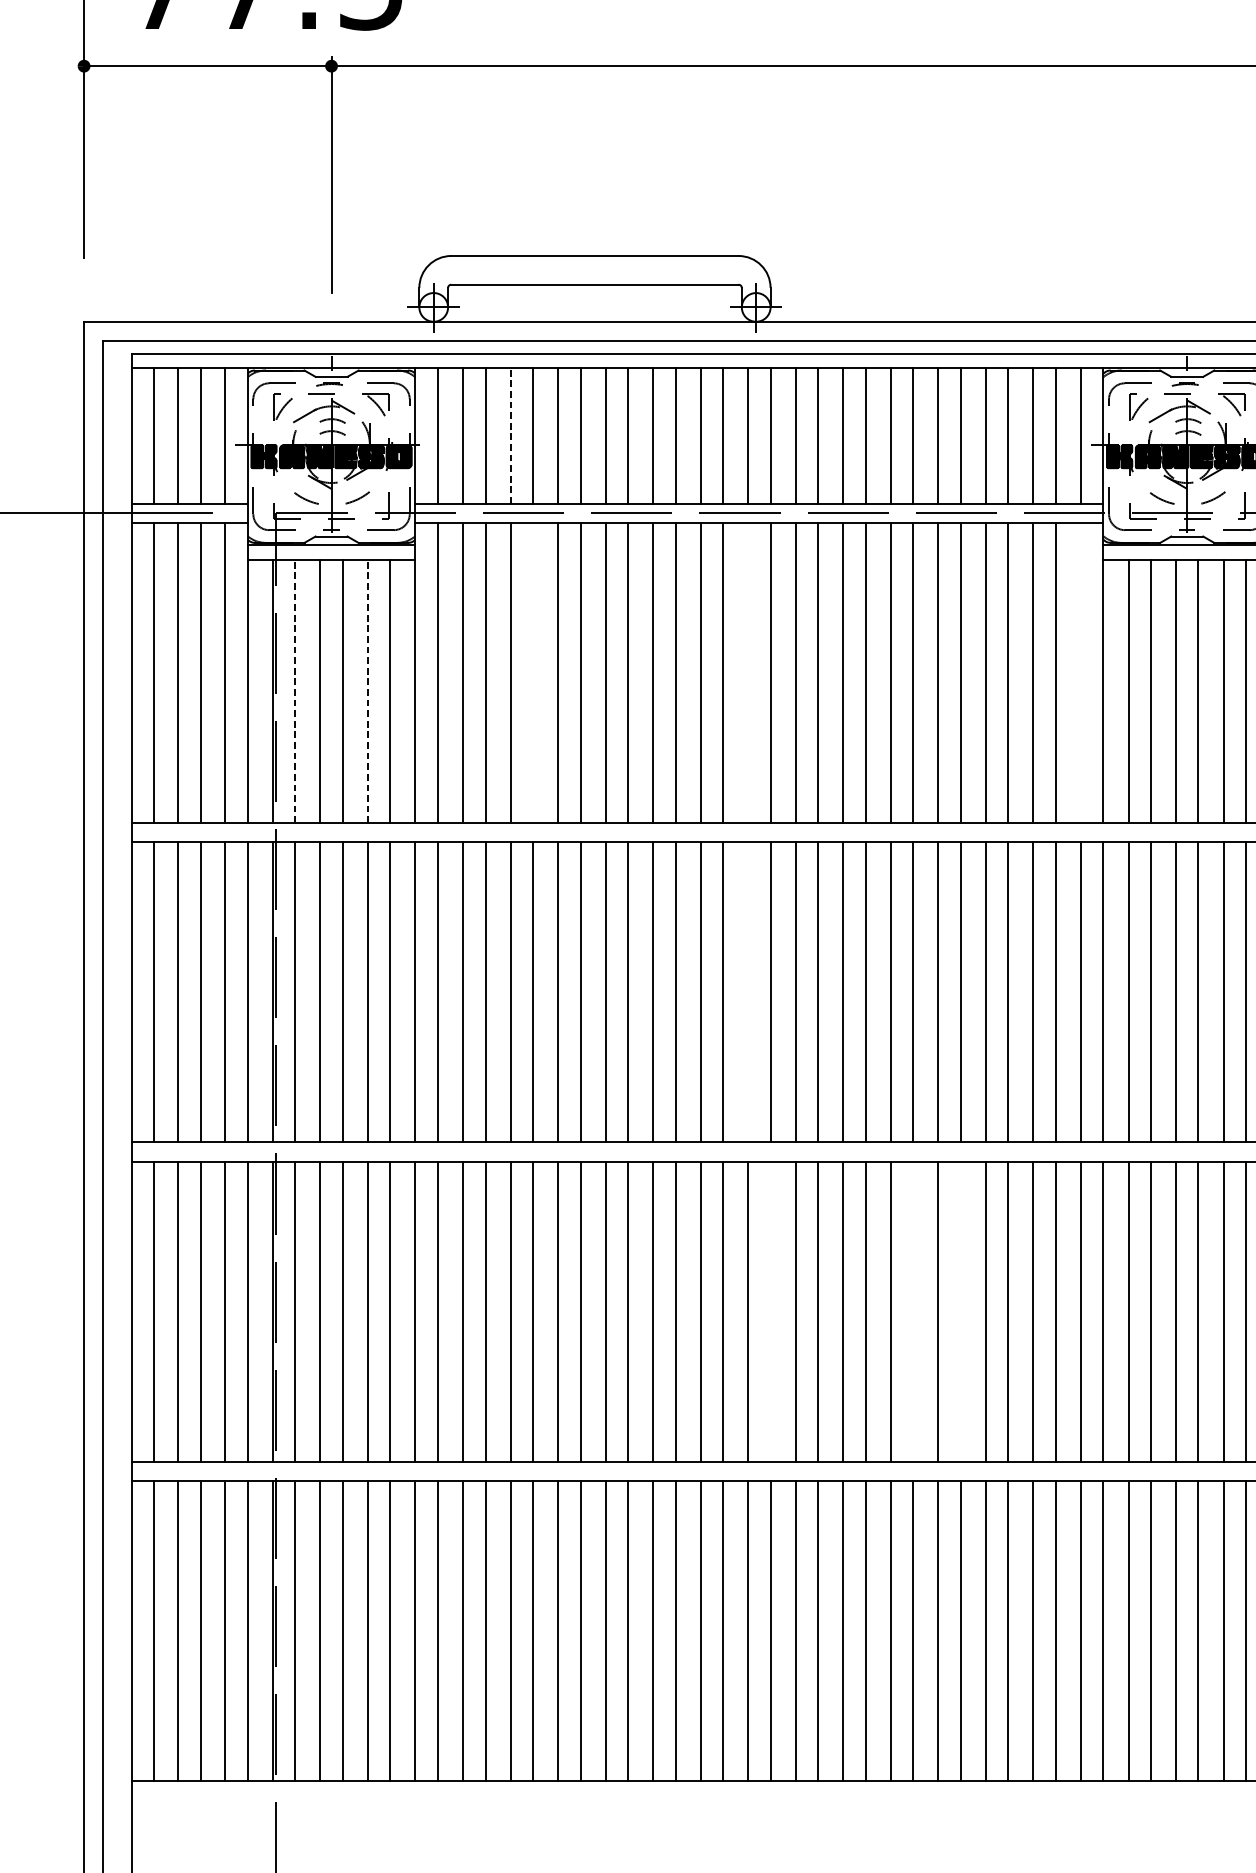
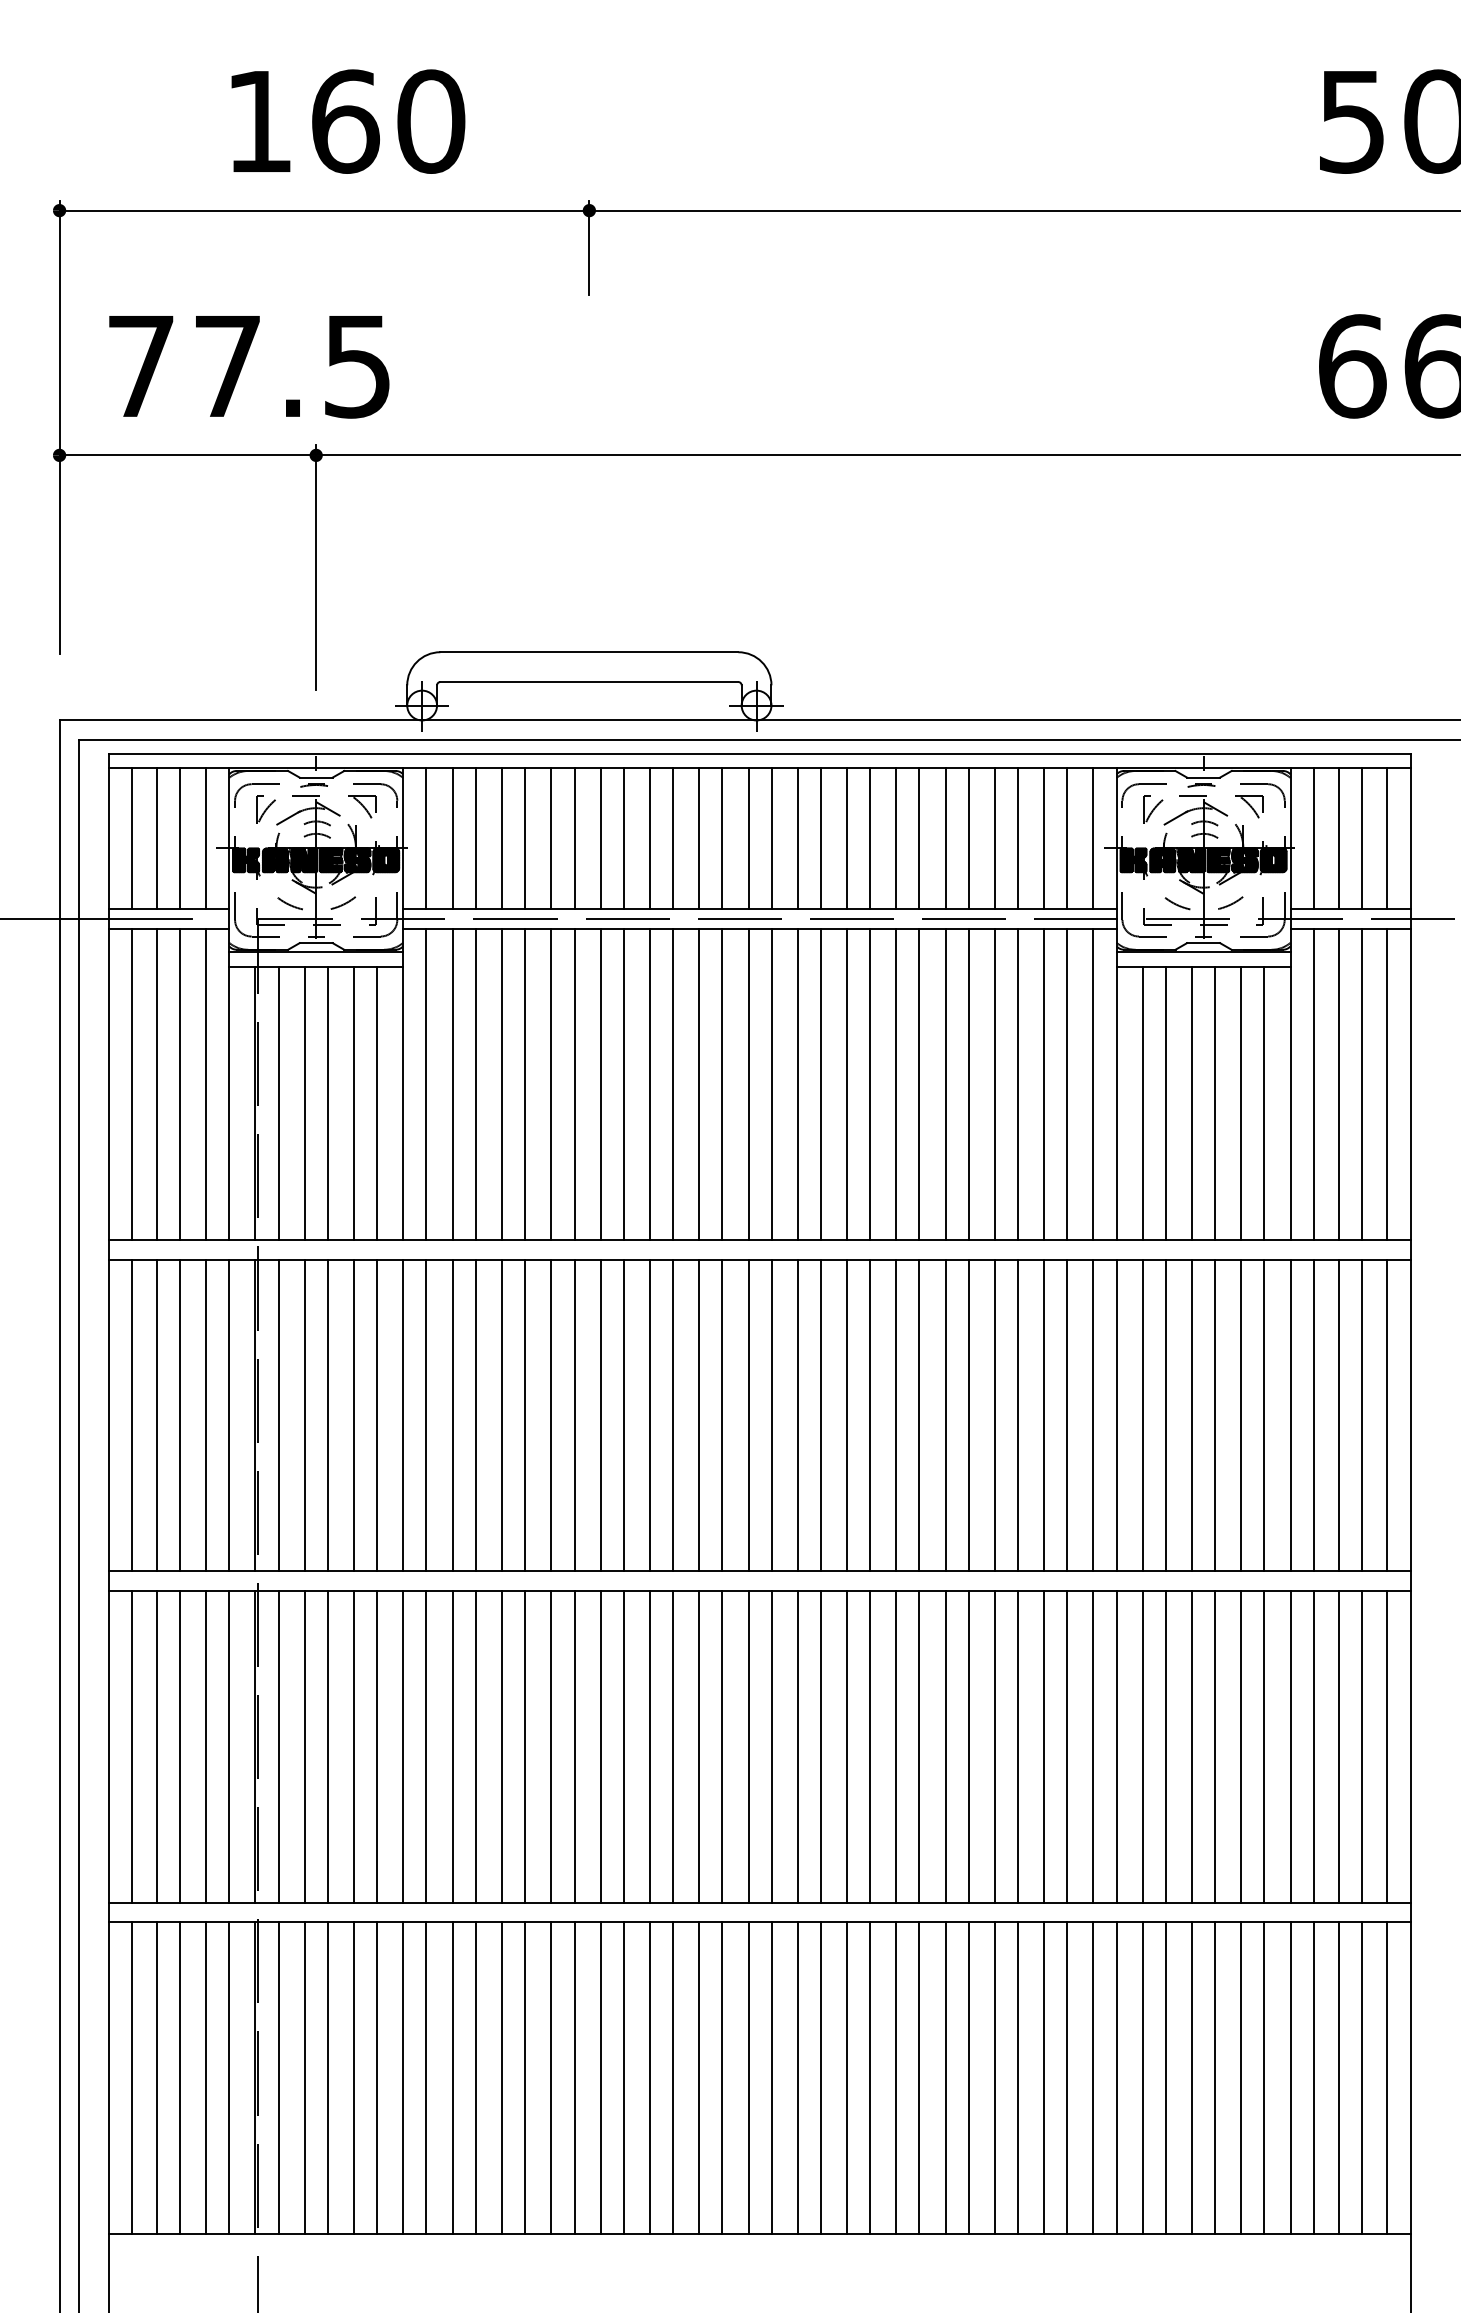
line: (511, 435) -> (502, 838), dashed -> solid
line: (533, 672) -> (525, 1084), added
line: (748, 672) -> (748, 1084), added
line: (1081, 672) -> (1093, 1084), added
line: (295, 691) -> (278, 1103), dashed -> solid
line: (367, 691) -> (353, 1103), dashed -> solid
line: (748, 992) -> (748, 1415), added
line: (770, 1311) -> (771, 1746), added
line: (913, 1311) -> (919, 1746), added
line: (960, 1311) -> (968, 1746), added

